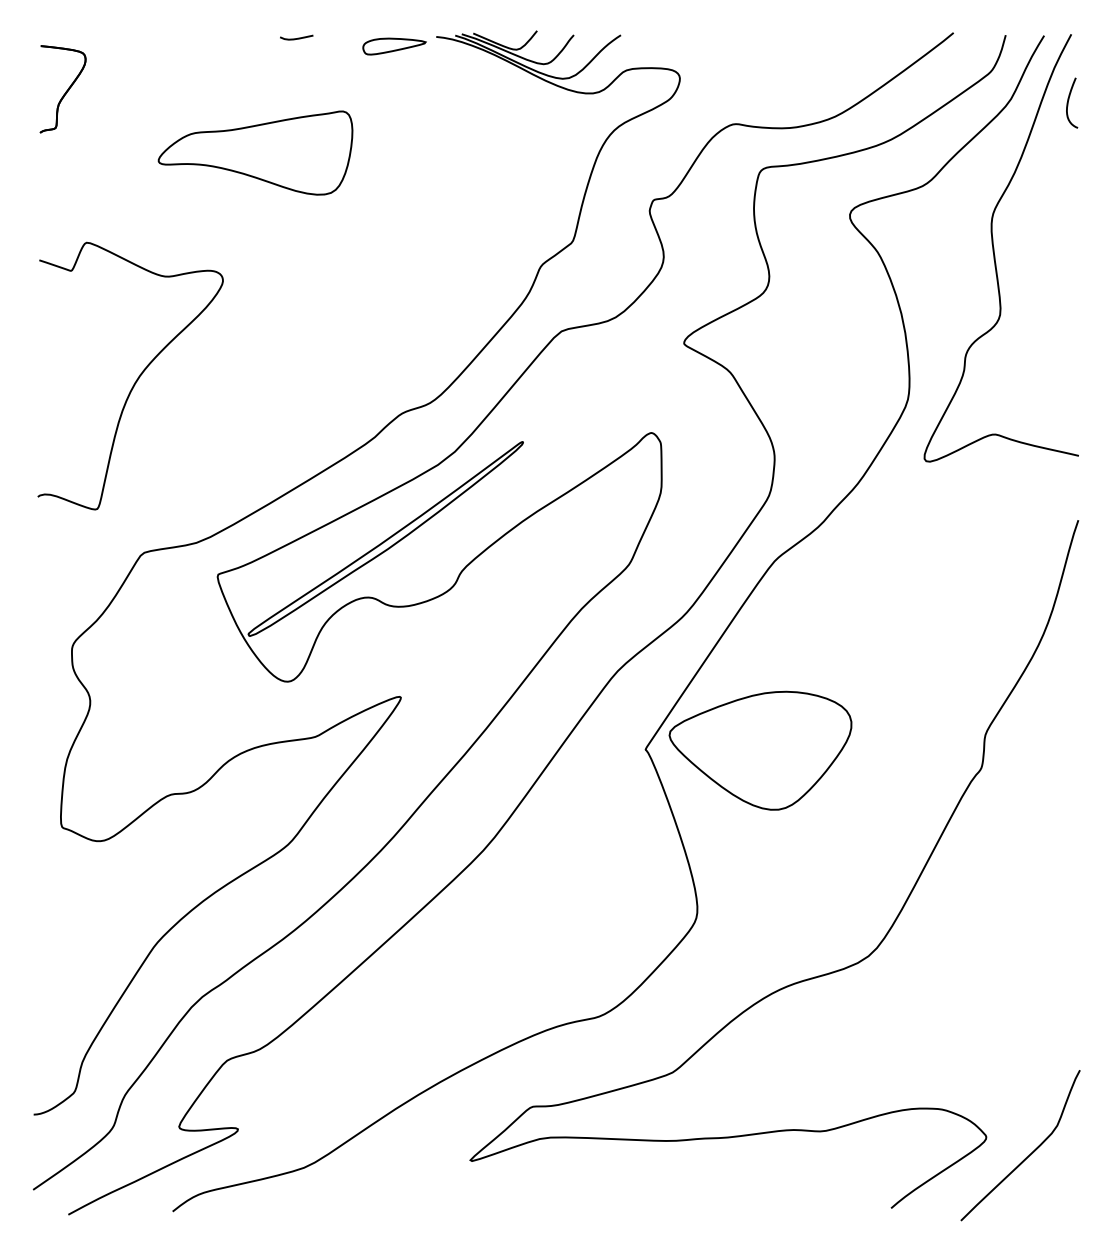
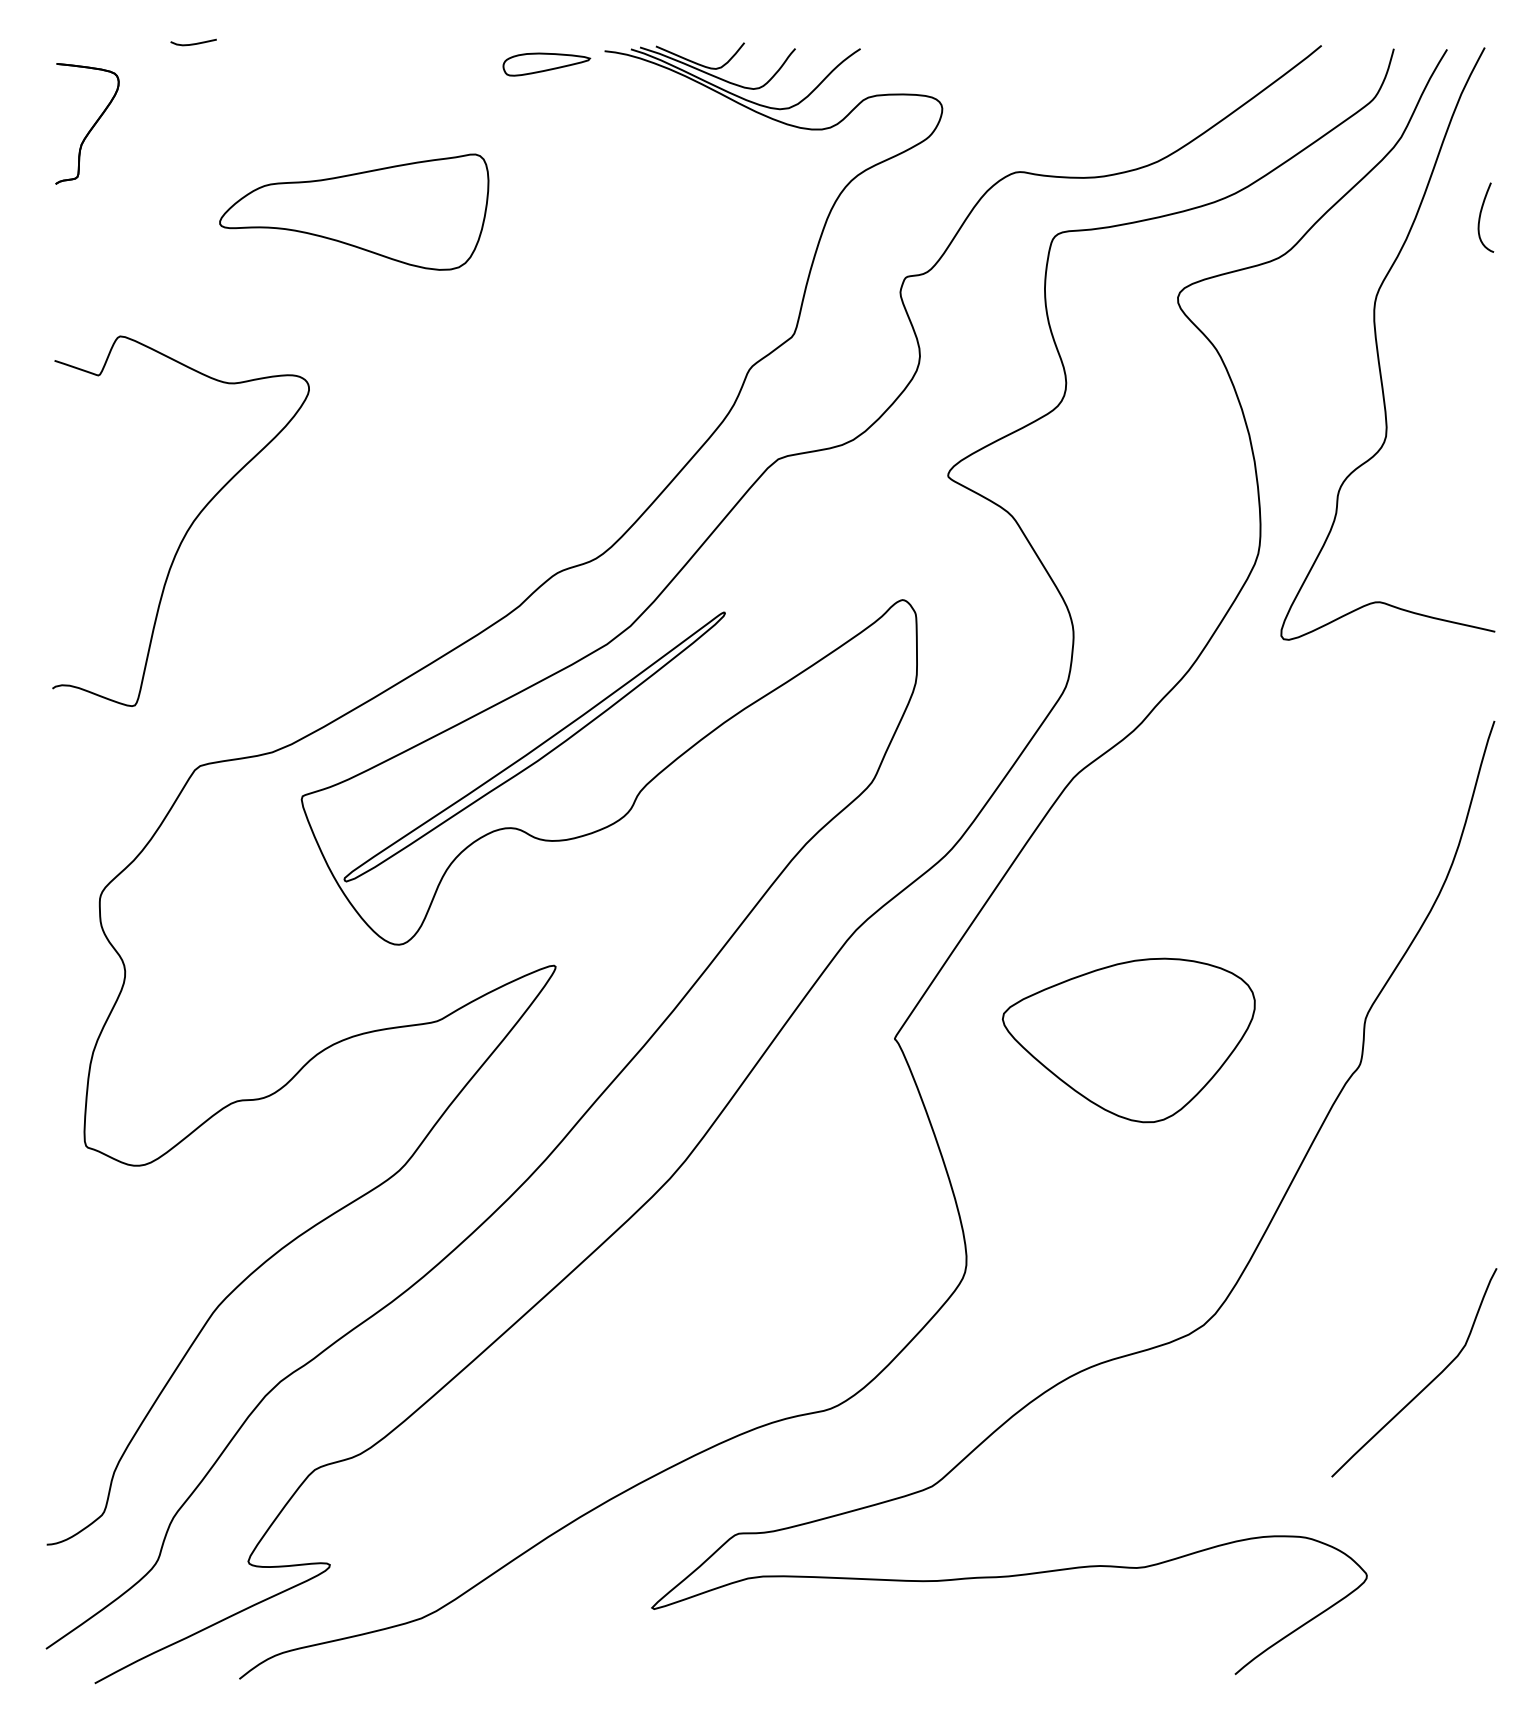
curve: (297, 37) -> (194, 42), moved
curve: (1069, 100) -> (1482, 214), moved
part: (760, 750) -> (1128, 1040), moved
curve: (1029, 1154) -> (1426, 1385), moved

